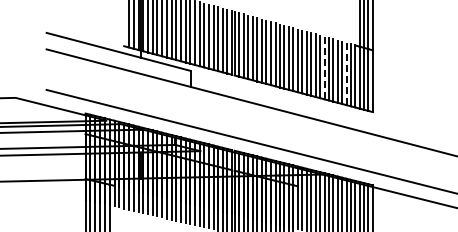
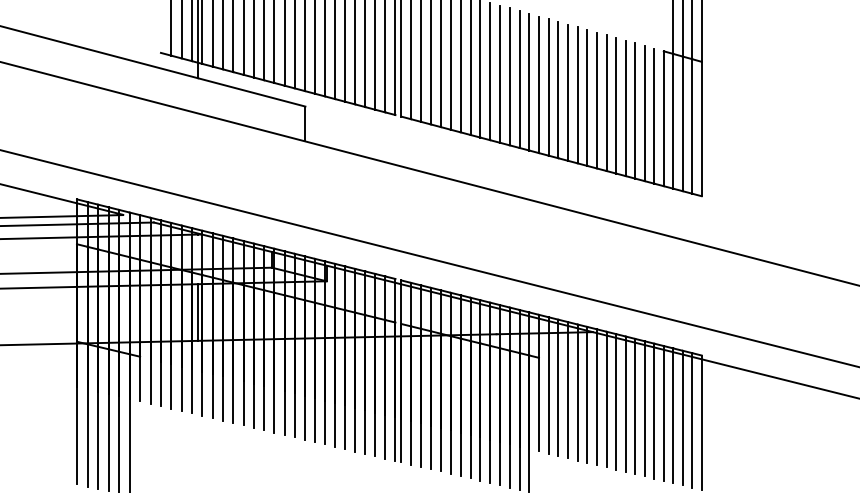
line: (324, 67) -> (596, 99), dashed -> solid
line: (346, 73) -> (644, 112), dashed -> solid

